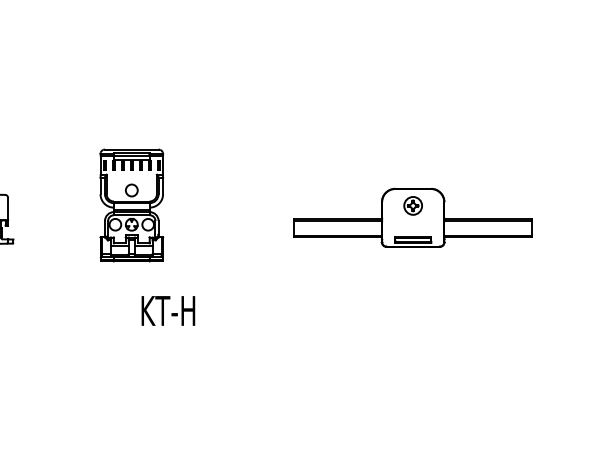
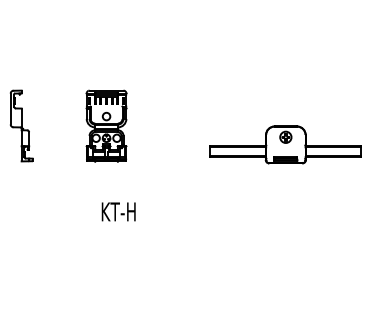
part: (131, 204) -> (106, 125), moved
text: (167, 310) -> (118, 211), moved

